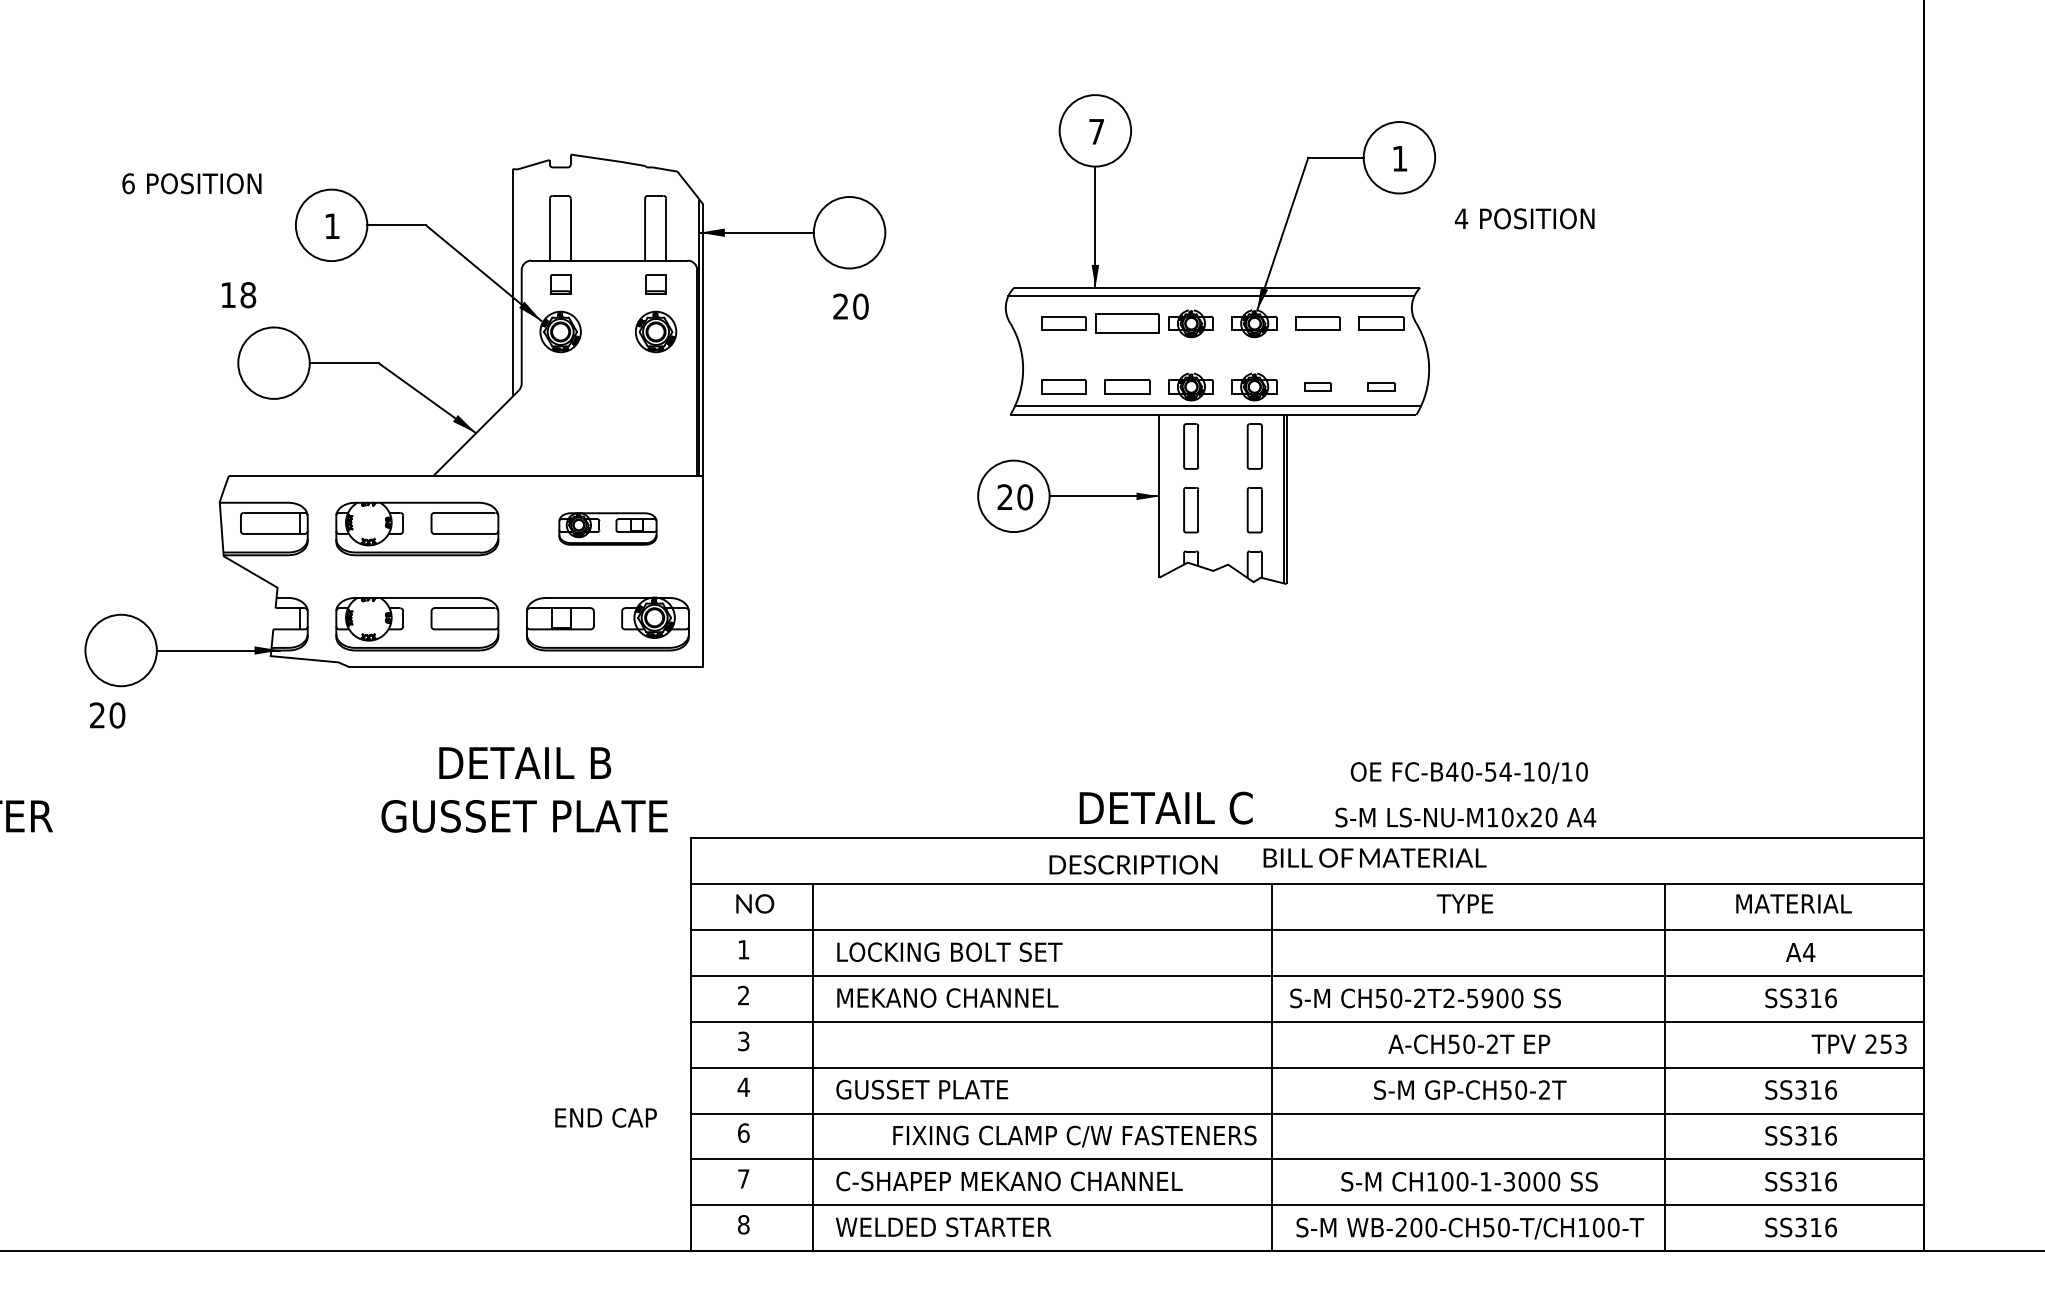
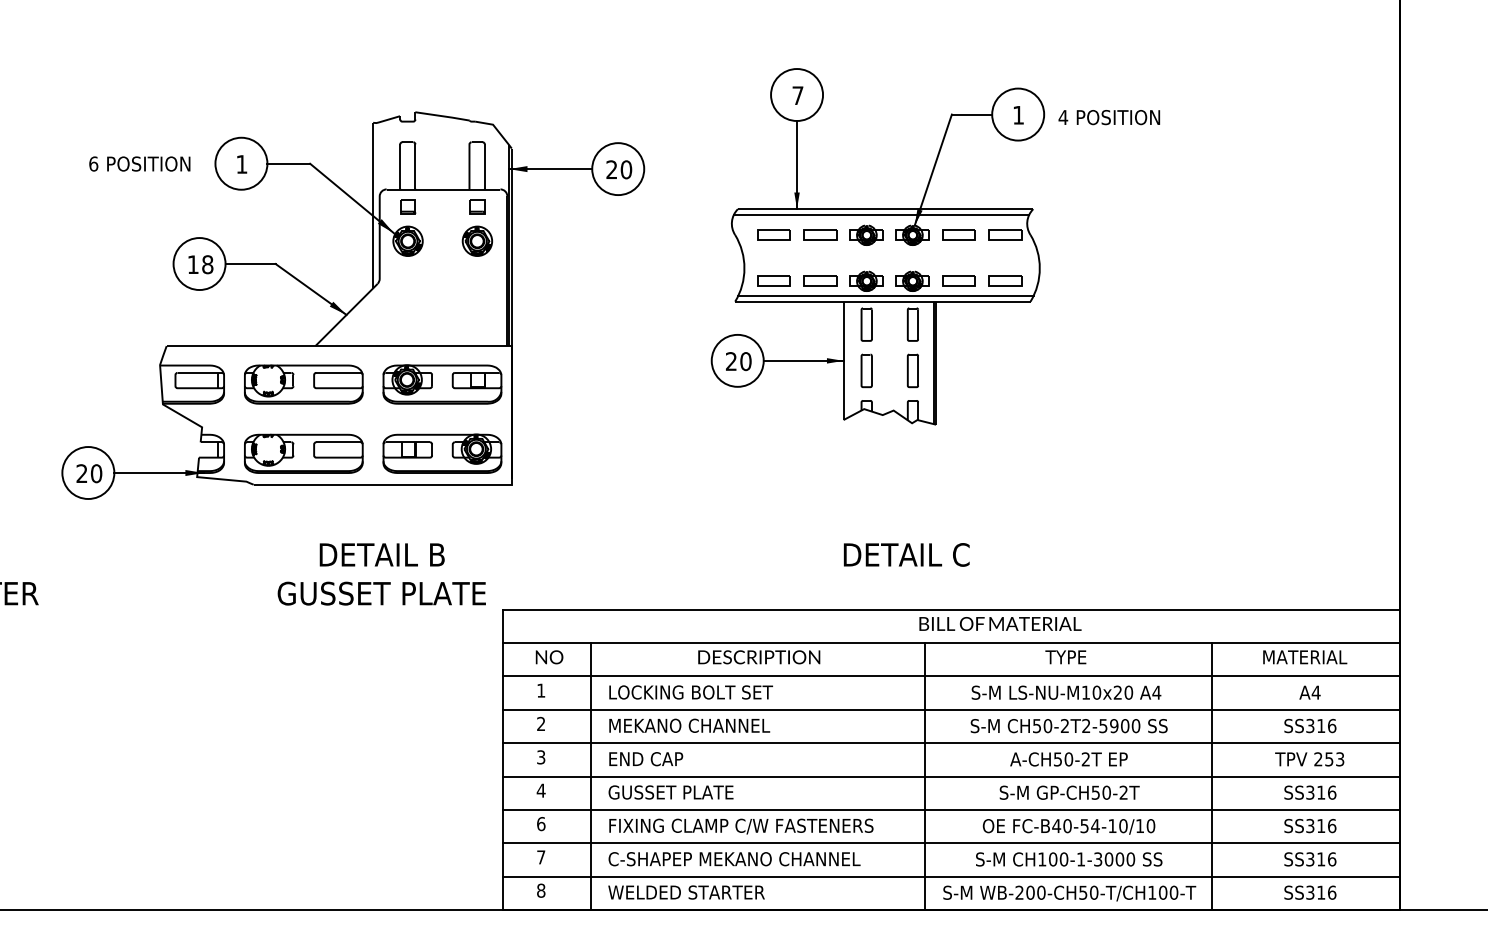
text: (191, 183) -> (139, 163), moved
text: (1524, 218) -> (1109, 117), moved
text: (239, 295) -> (201, 264), moved
text: (850, 306) -> (618, 169), moved
part: (1127, 323) -> (820, 235), size x0.71
part: (1317, 386) -> (958, 280), size x1.67
part: (1381, 386) -> (1005, 280), size x1.67
part: (607, 528) -> (442, 384), size x1.67
text: (107, 715) -> (89, 473), moved
text: (1468, 772) -> (1068, 826), moved
text: (1165, 807) -> (906, 554), moved
text: (1465, 817) -> (1066, 692), moved
text: (1133, 864) -> (759, 657), moved
text: (1425, 998) -> (1069, 726), moved
text: (1858, 1043) -> (1309, 758), moved
text: (605, 1117) -> (645, 758), moved
text: (1074, 1136) -> (741, 826), moved

